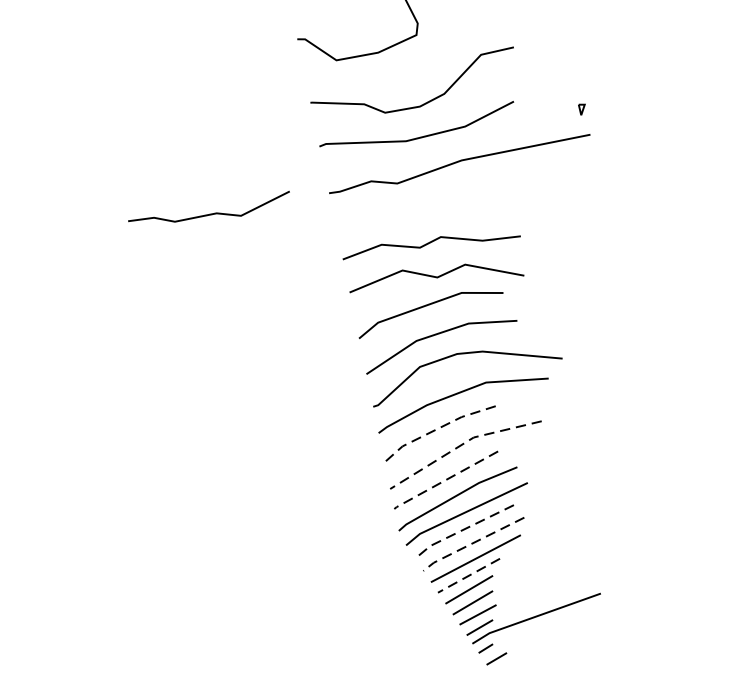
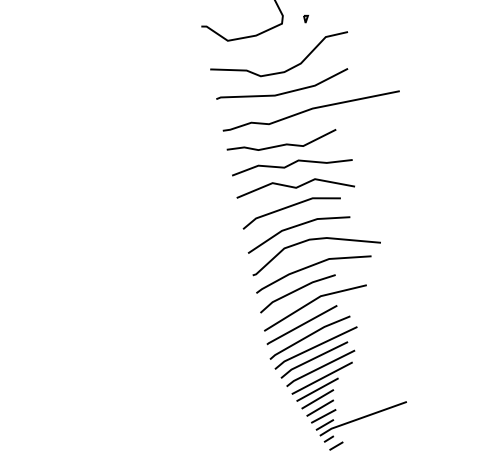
part: (581, 110) -> (305, 19), moved
curve: (208, 213) -> (281, 144), moved
line: (436, 429) -> (295, 290), dashed -> solid
line: (462, 443) -> (313, 300), dashed -> solid
line: (443, 480) -> (300, 325), dashed -> solid
line: (462, 530) -> (313, 359), dashed -> solid
line: (471, 544) -> (319, 368), dashed -> solid
line: (468, 575) -> (317, 389), dashed -> solid

